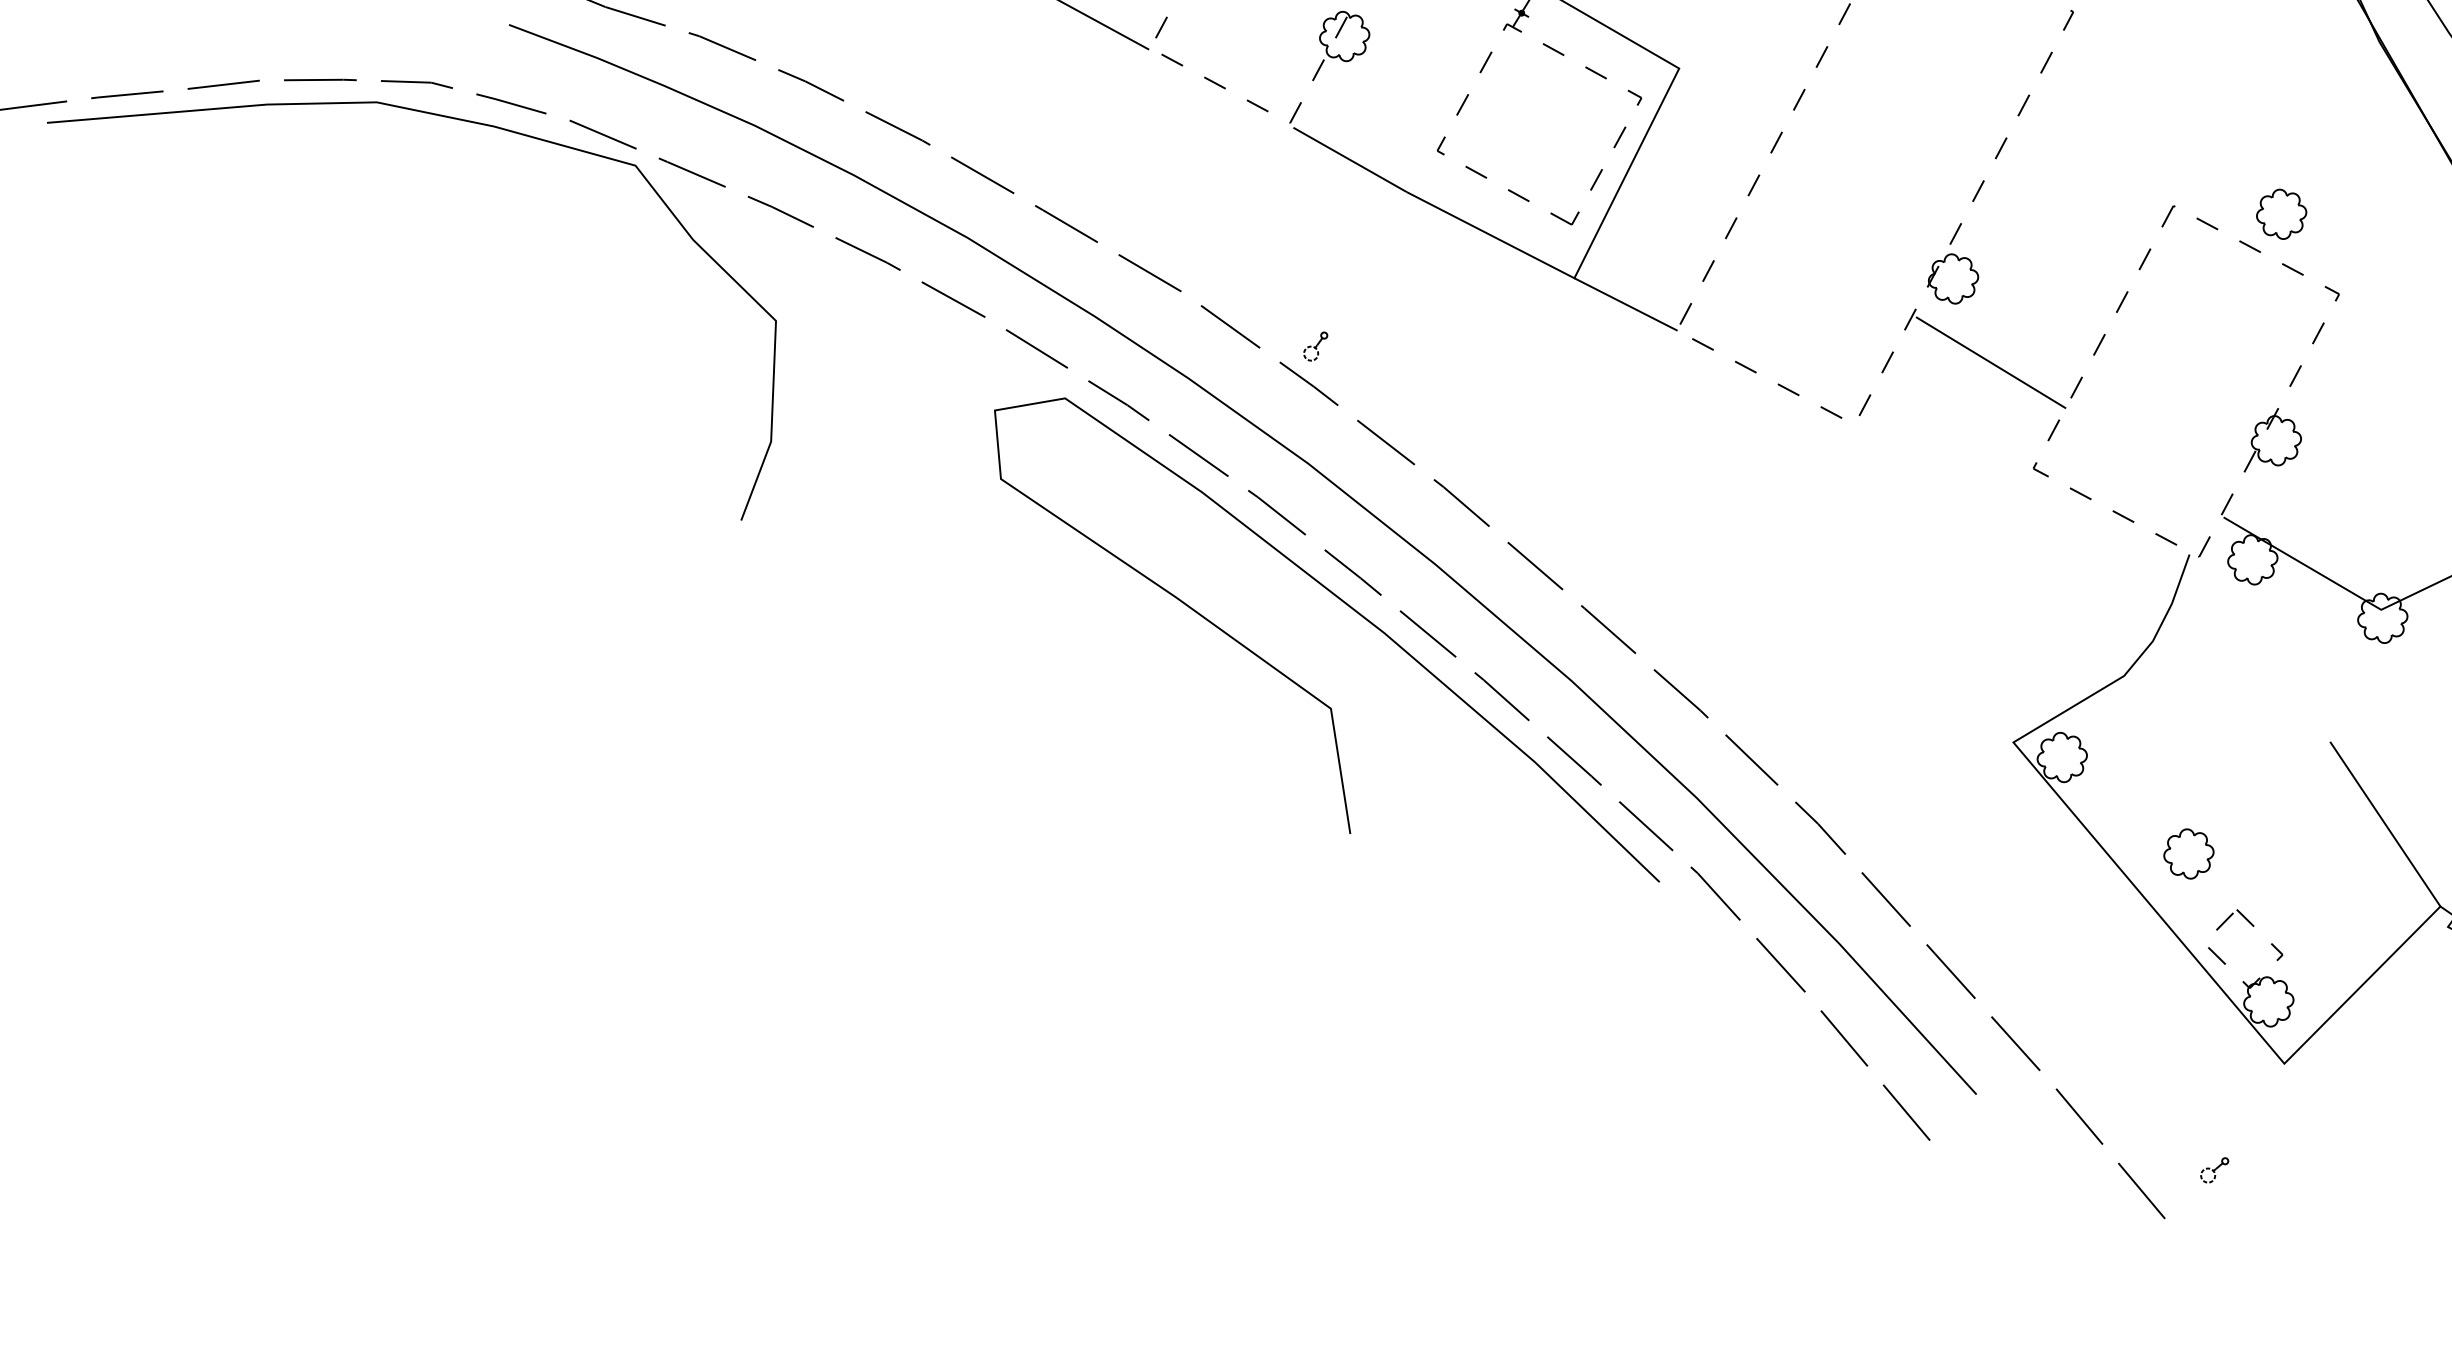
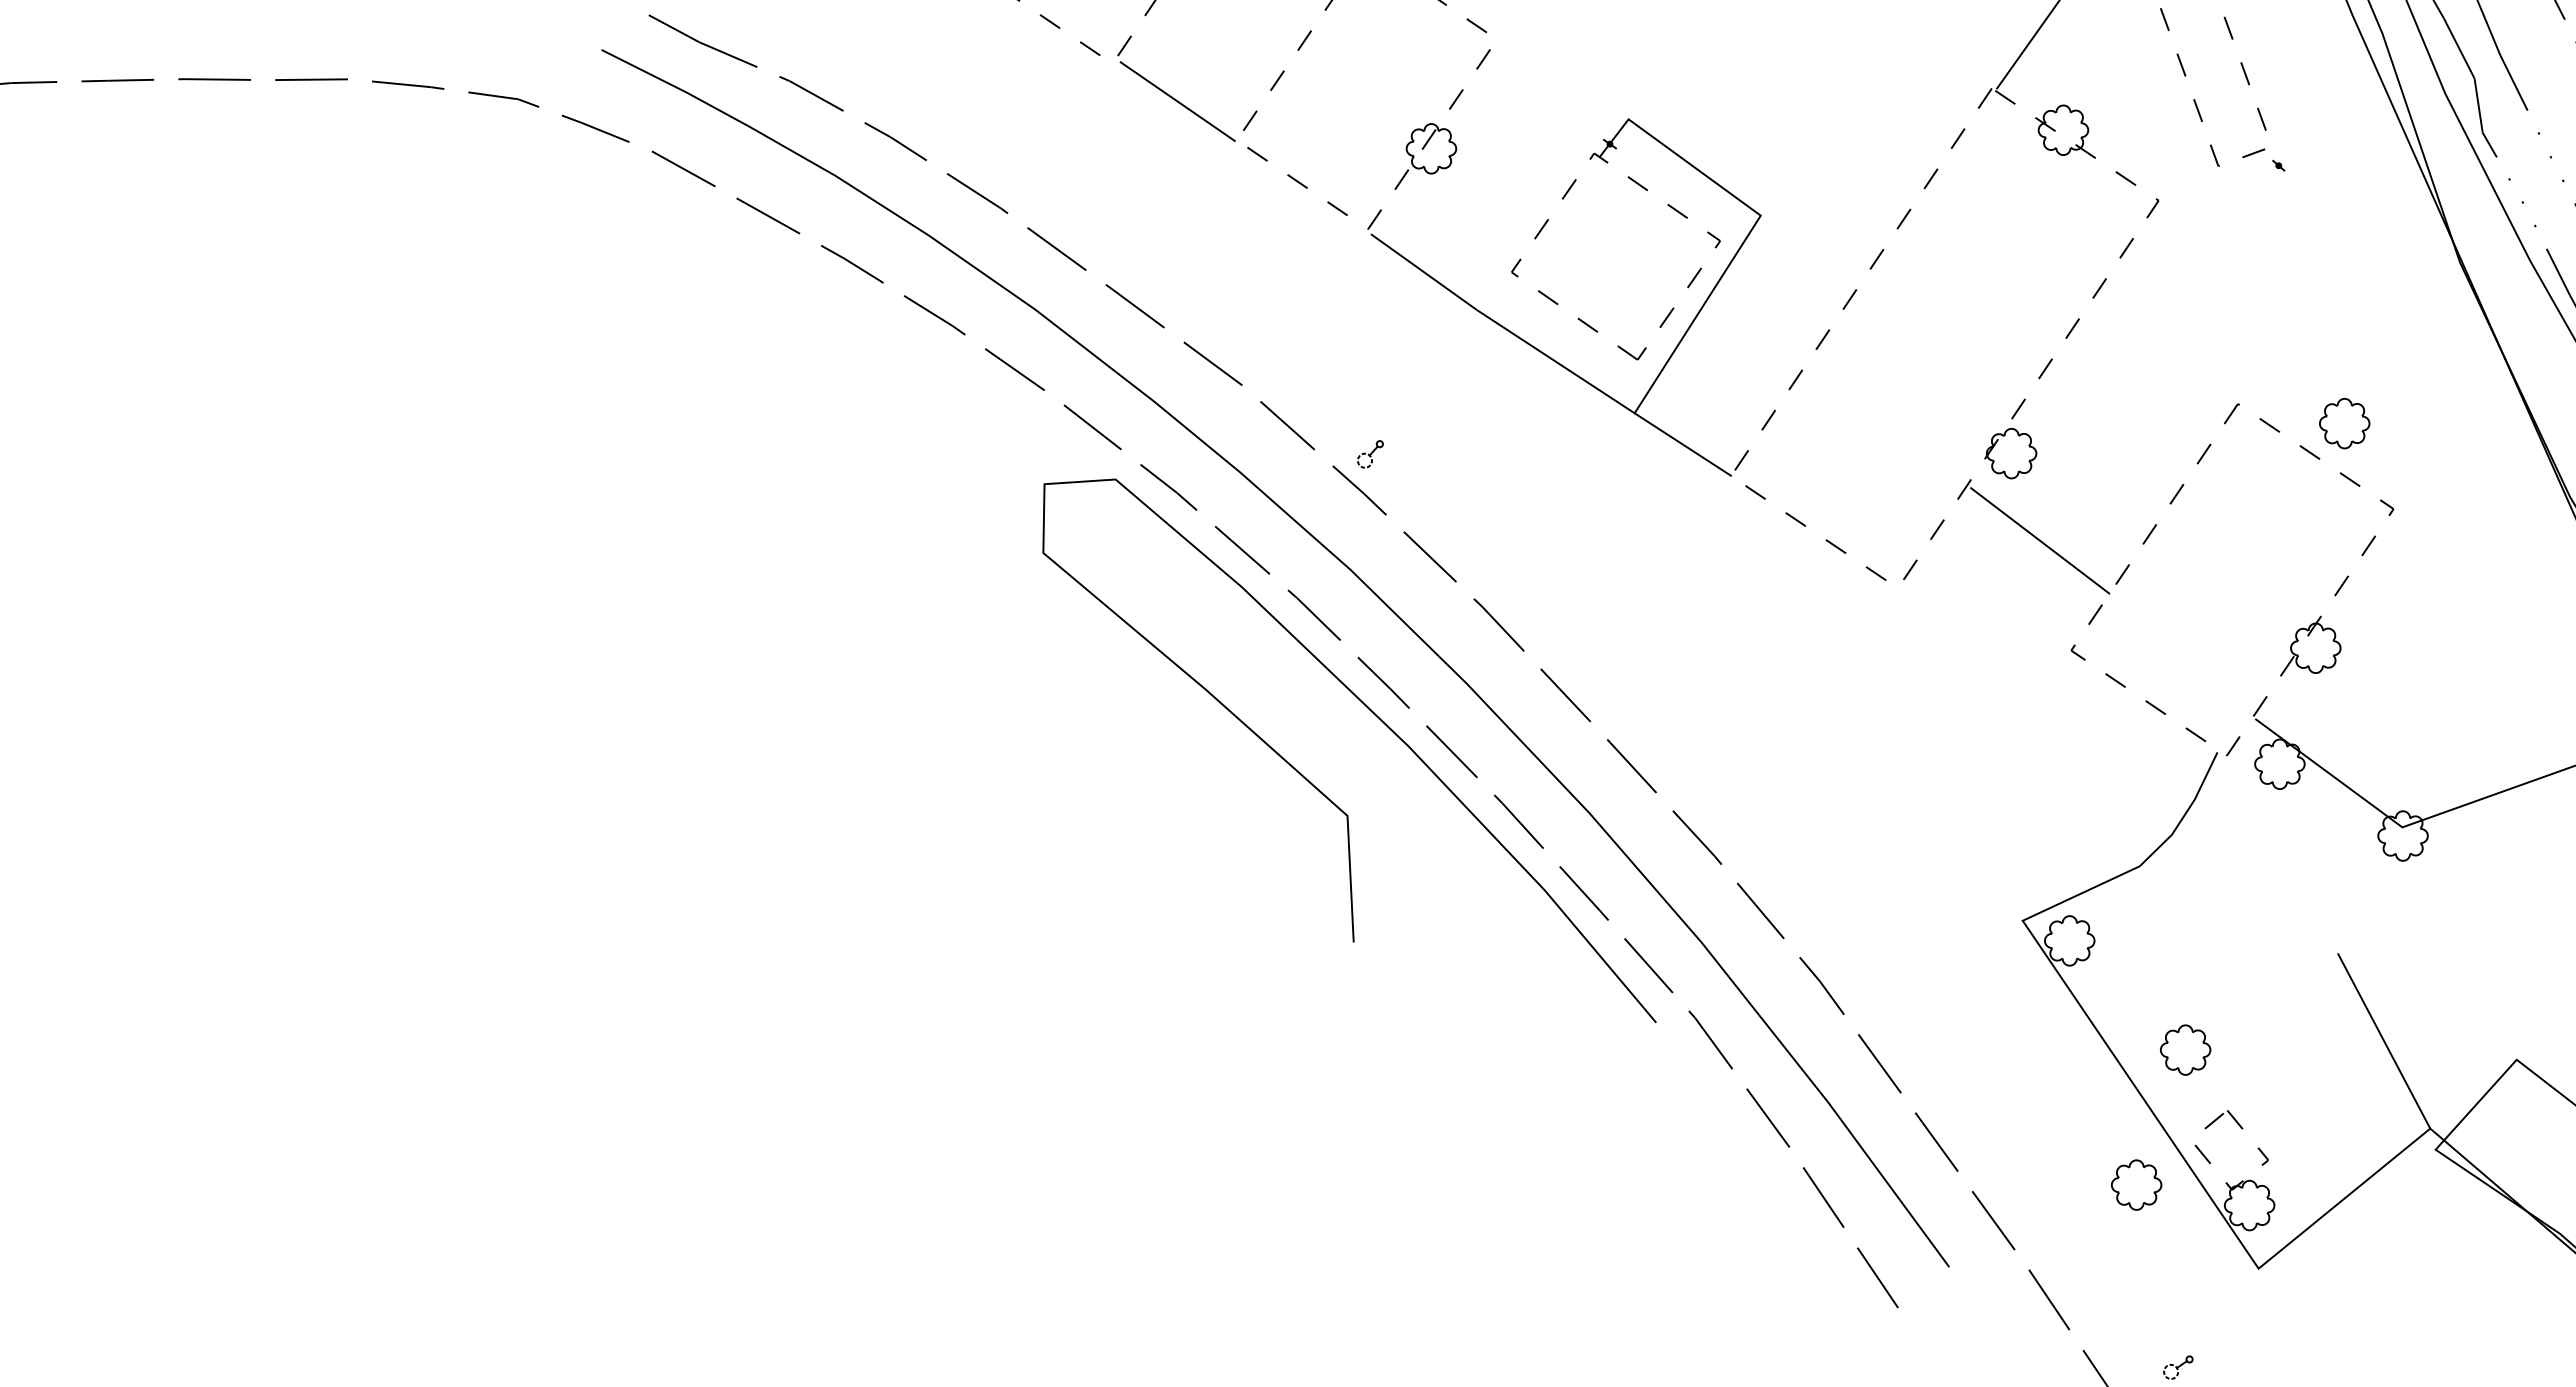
curve: (454, 119) -> (537, 138), removed
part: (2154, 992) -> (2136, 1184), added

